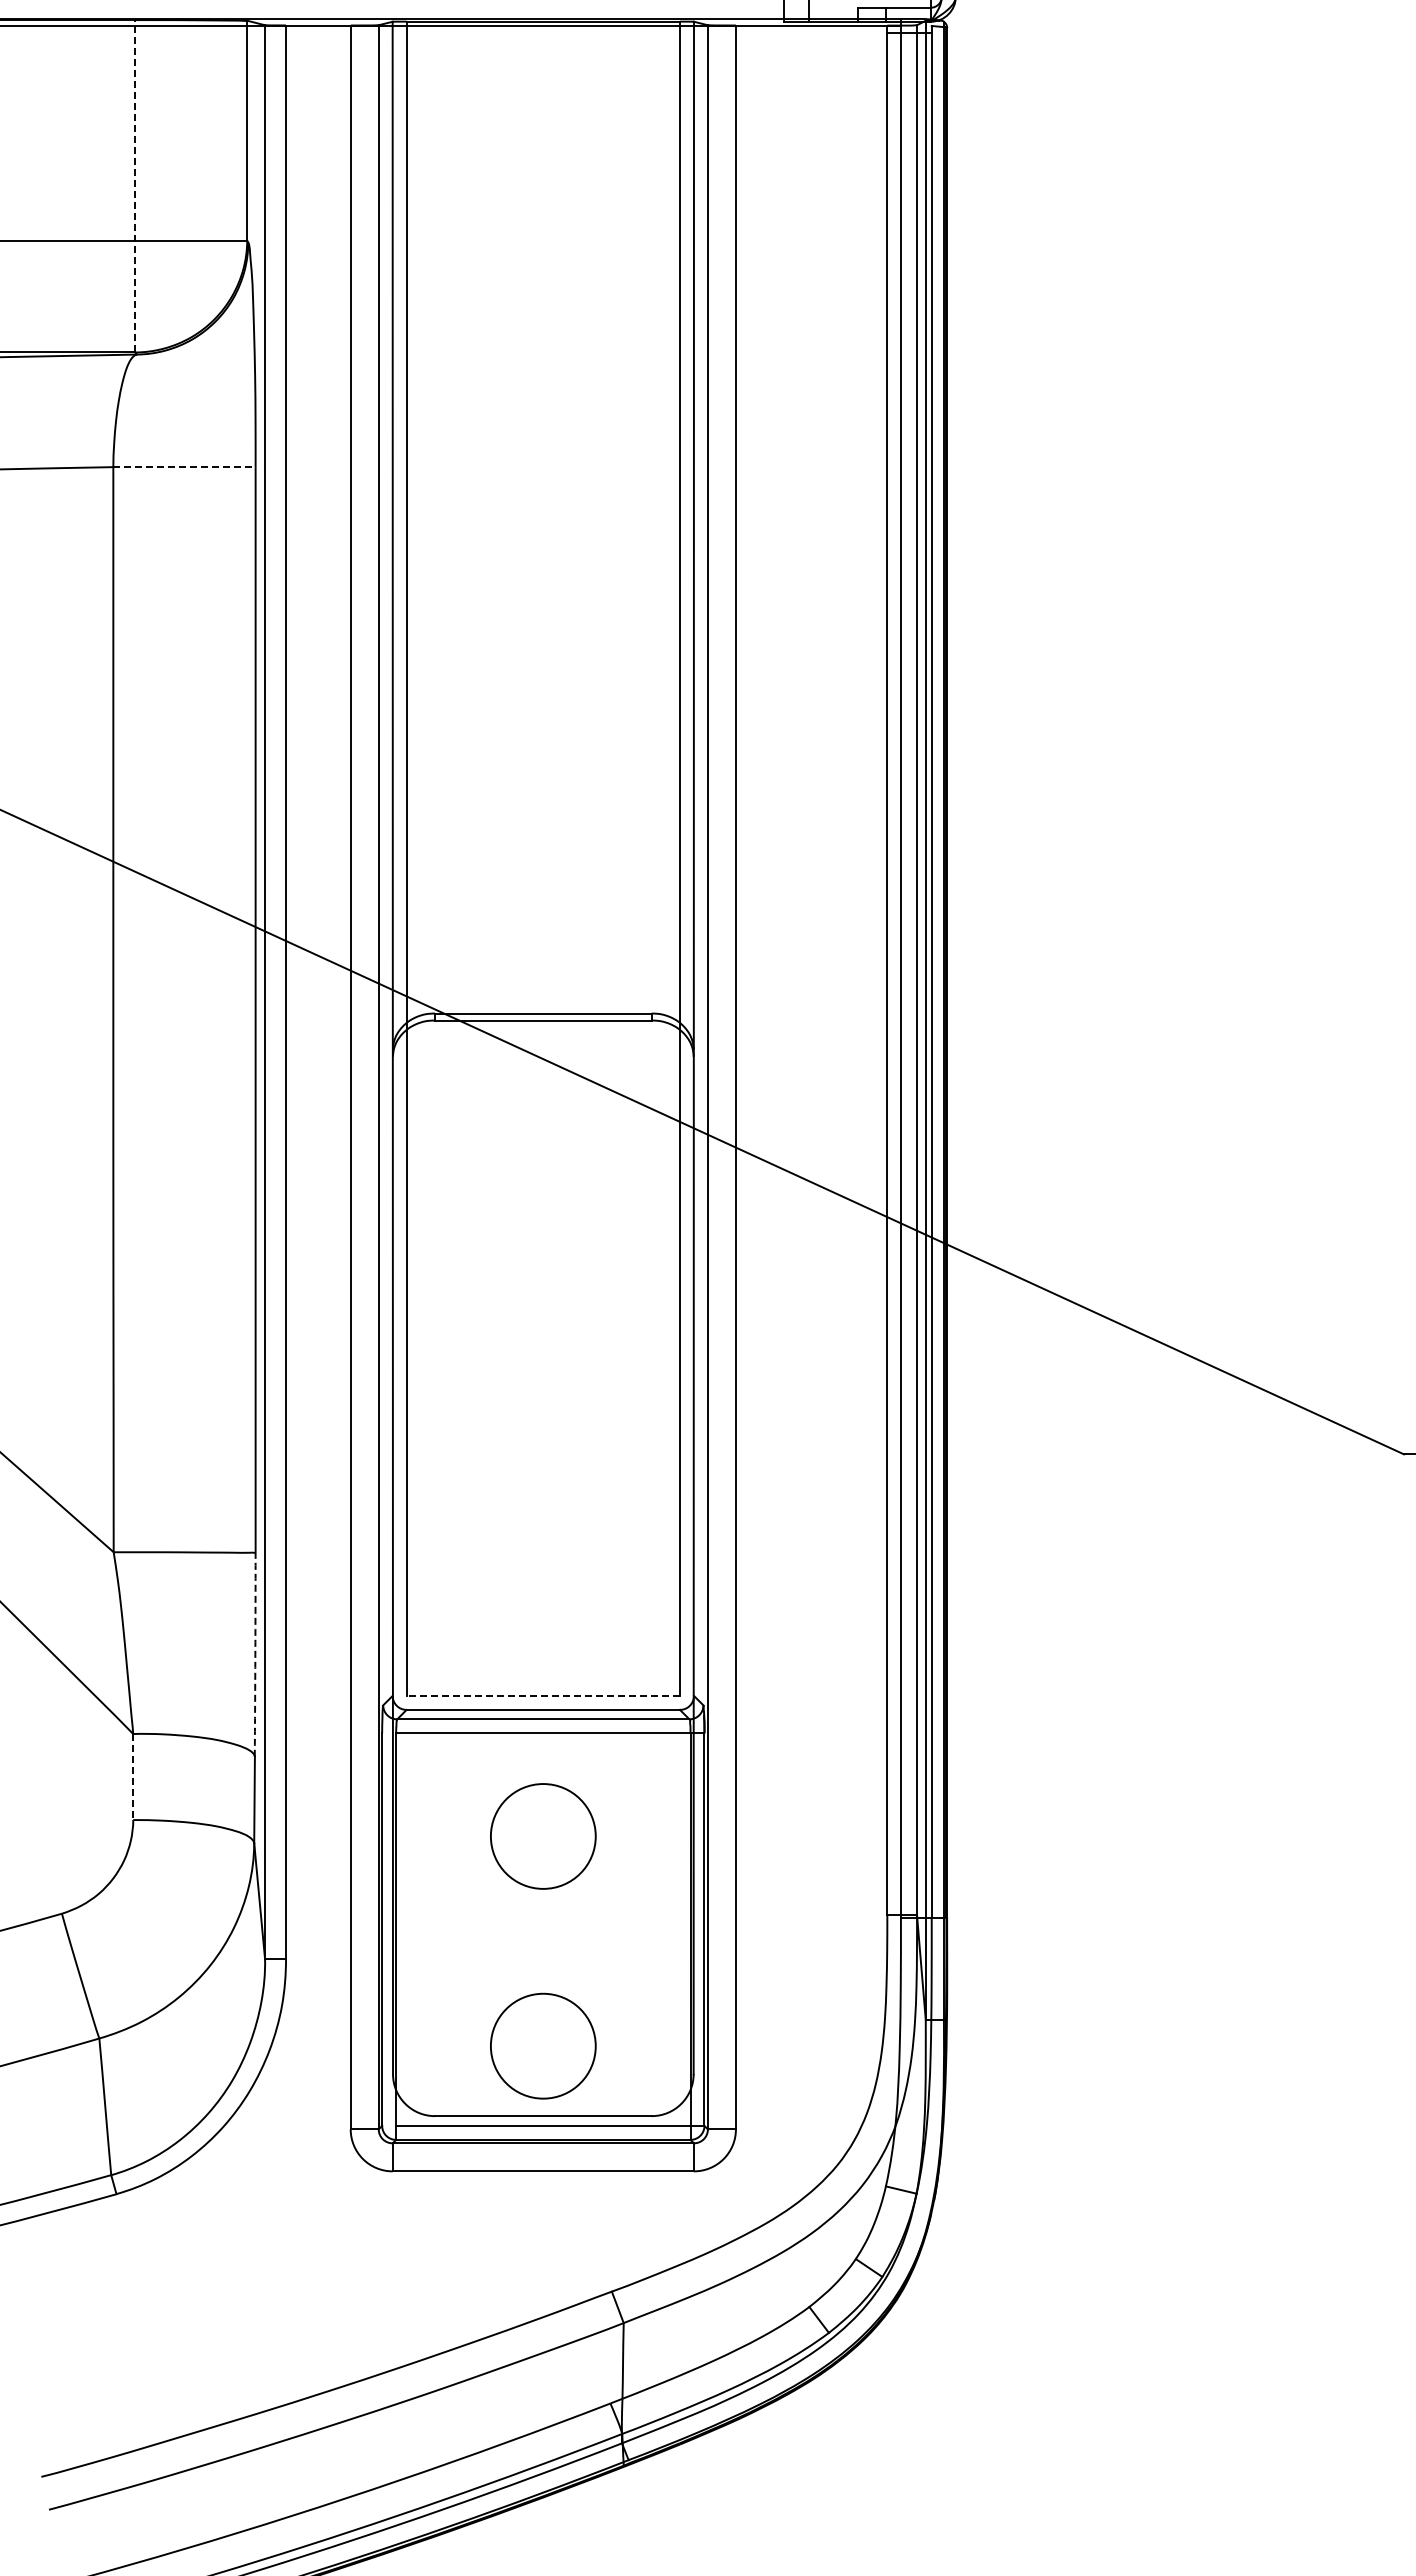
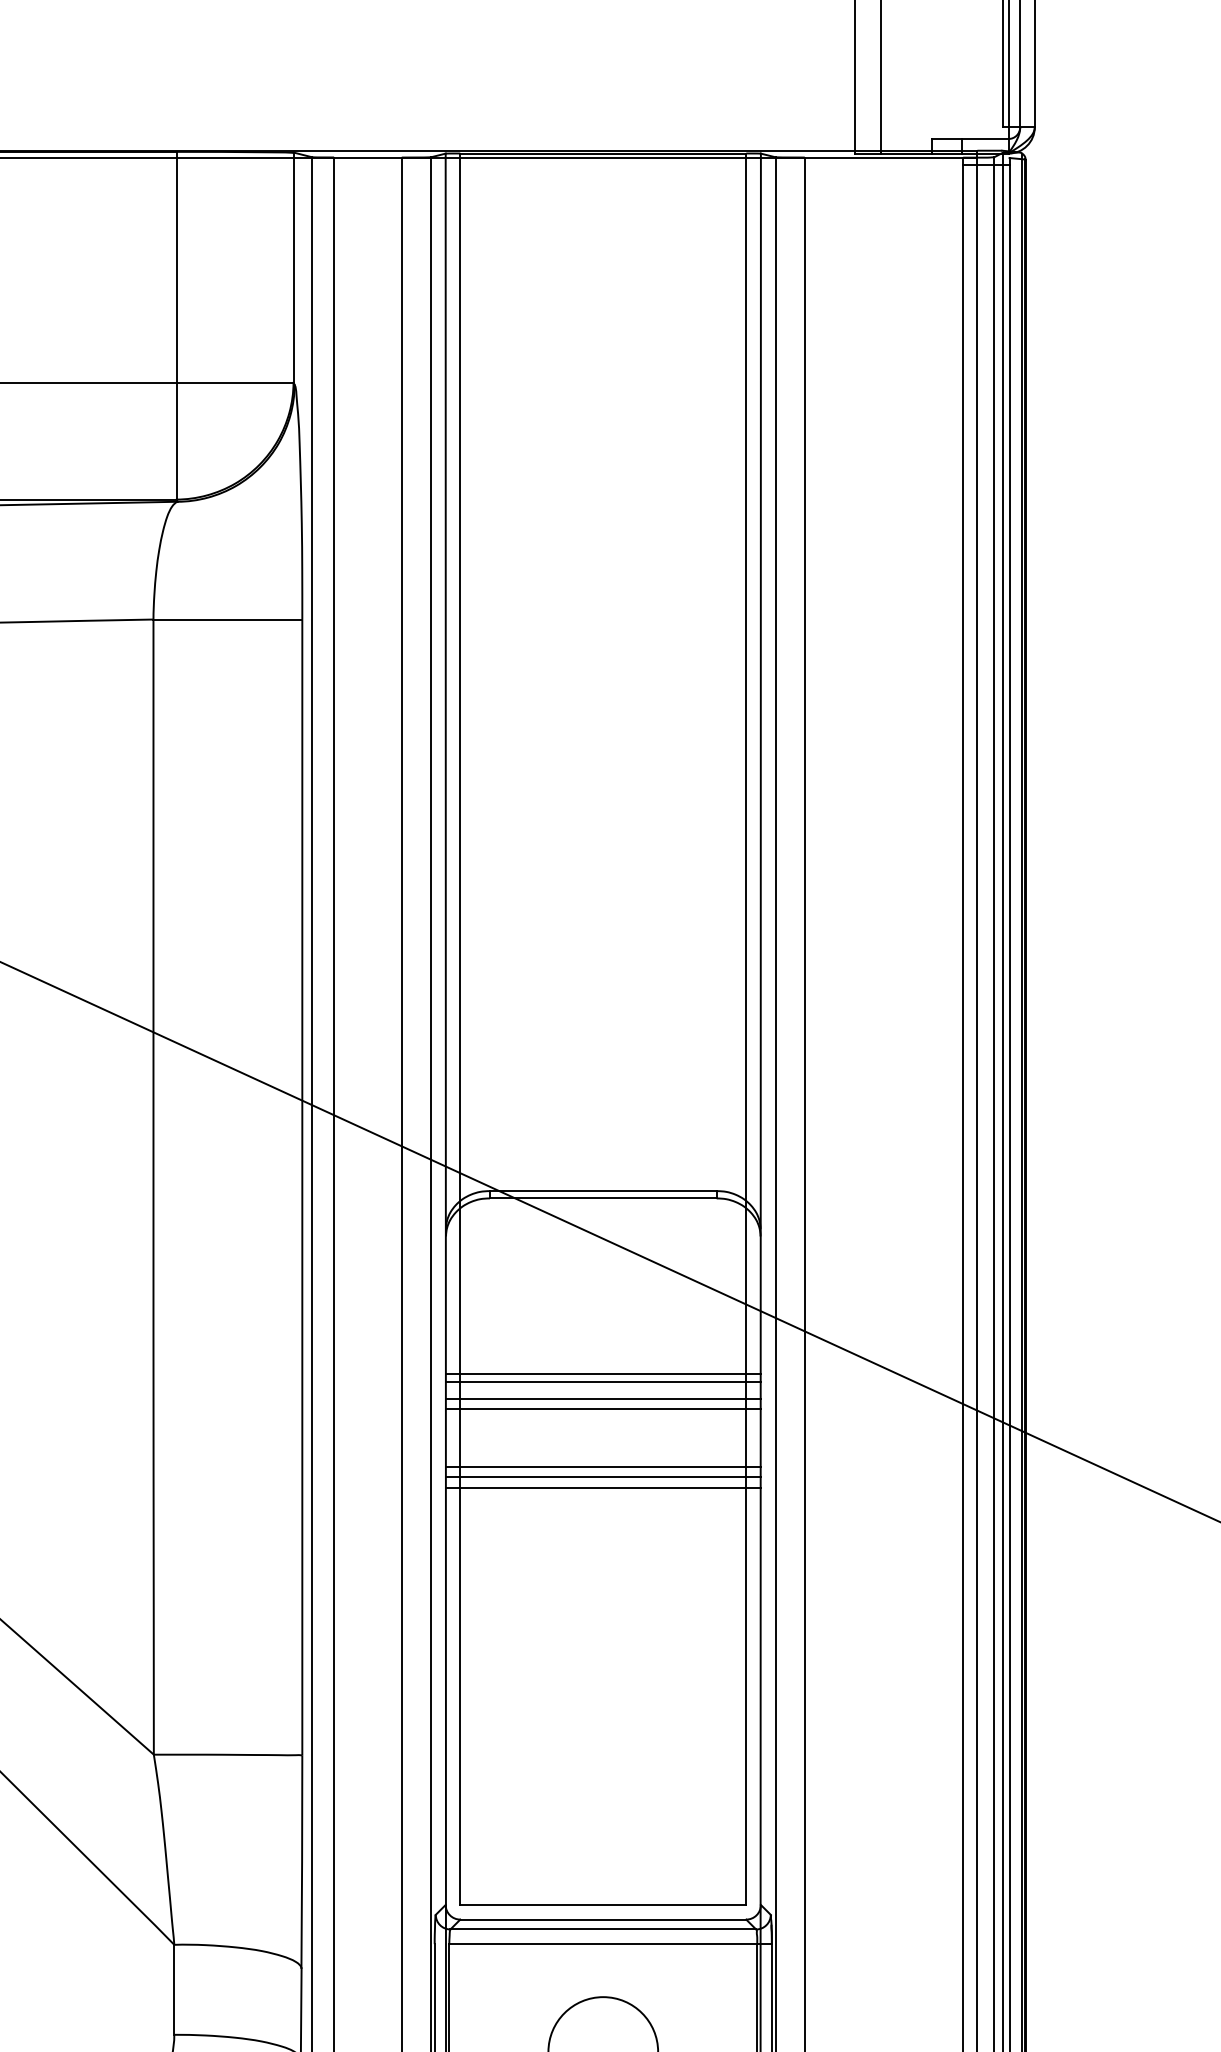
line: (135, 185) -> (176, 324), dashed -> solid
line: (184, 467) -> (227, 619), dashed -> solid
line: (543, 1188) -> (603, 1374), added
line: (543, 1195) -> (603, 1381), added
line: (543, 1212) -> (603, 1399), added
line: (543, 1222) -> (603, 1409), added
line: (543, 1277) -> (603, 1467), added
line: (543, 1286) -> (603, 1476), added
line: (543, 1297) -> (603, 1488), added
arc: (255, 1654) -> (302, 1861), dashed -> solid
line: (543, 1695) -> (603, 1904), dashed -> solid
line: (133, 1777) -> (174, 1990), dashed -> solid

